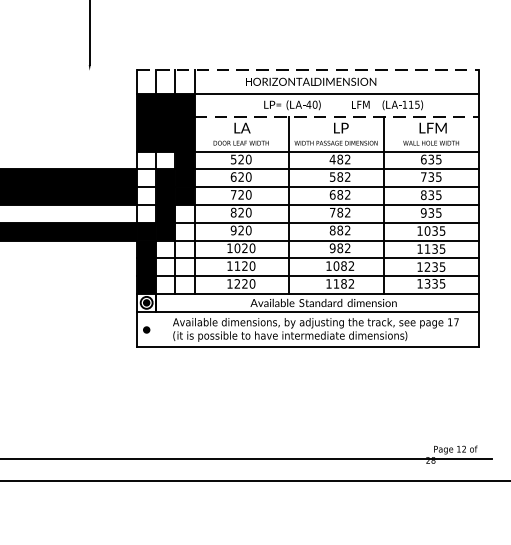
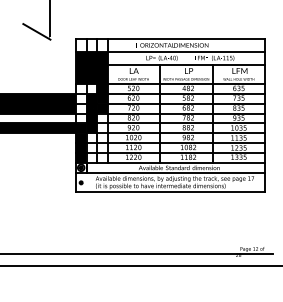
line: (65, 56) -> (36, 31), added
line: (307, 69) -> (170, 38), dashed -> solid
line: (336, 116) -> (186, 64), dashed -> solid

